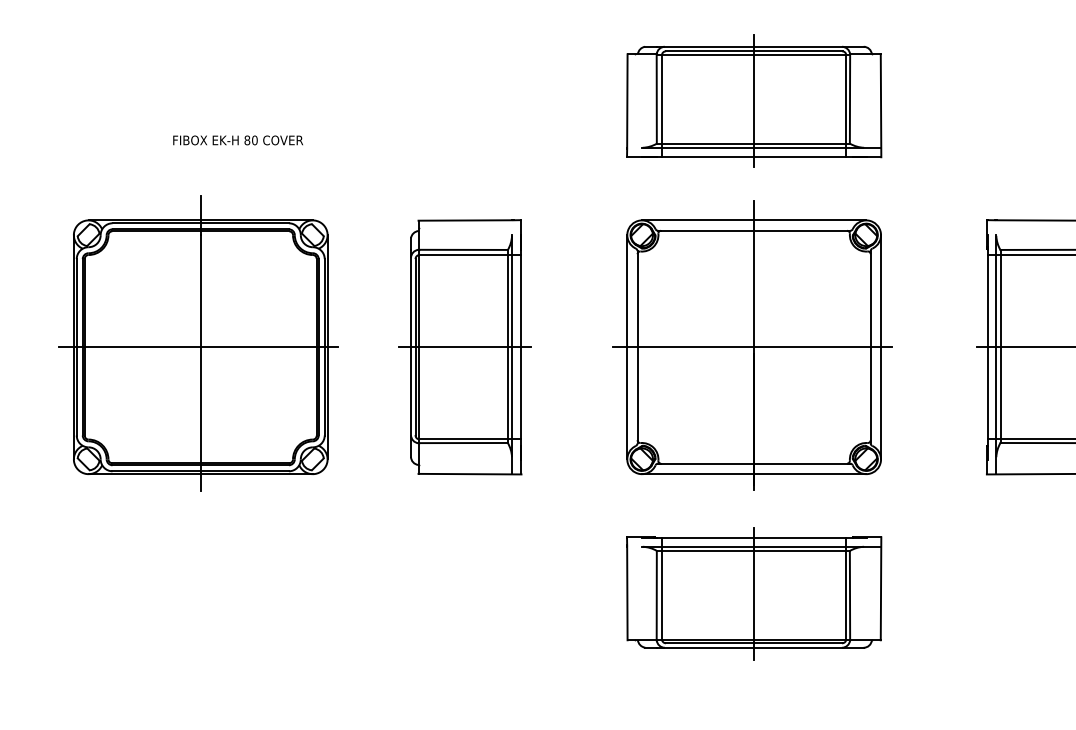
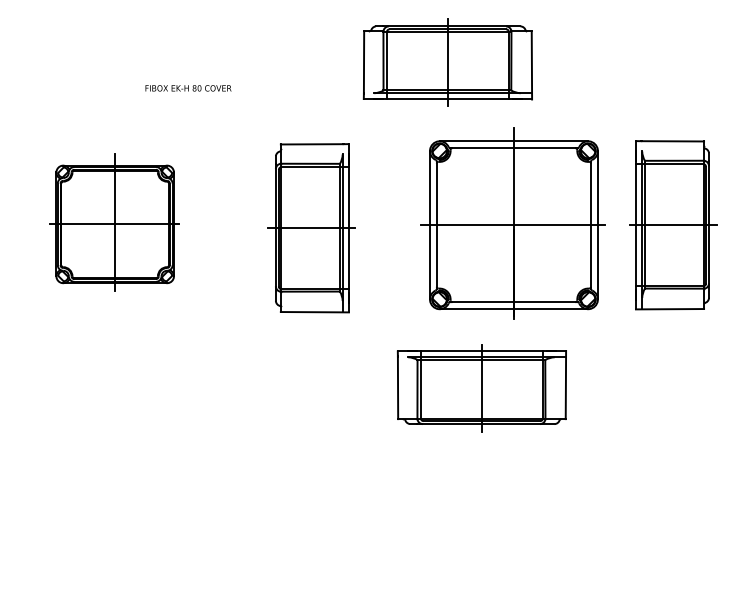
part: (753, 101) -> (447, 62), moved
text: (238, 140) -> (188, 88), moved
part: (197, 343) -> (113, 222), size x0.7
part: (751, 344) -> (512, 223), moved
part: (464, 347) -> (311, 228), moved

